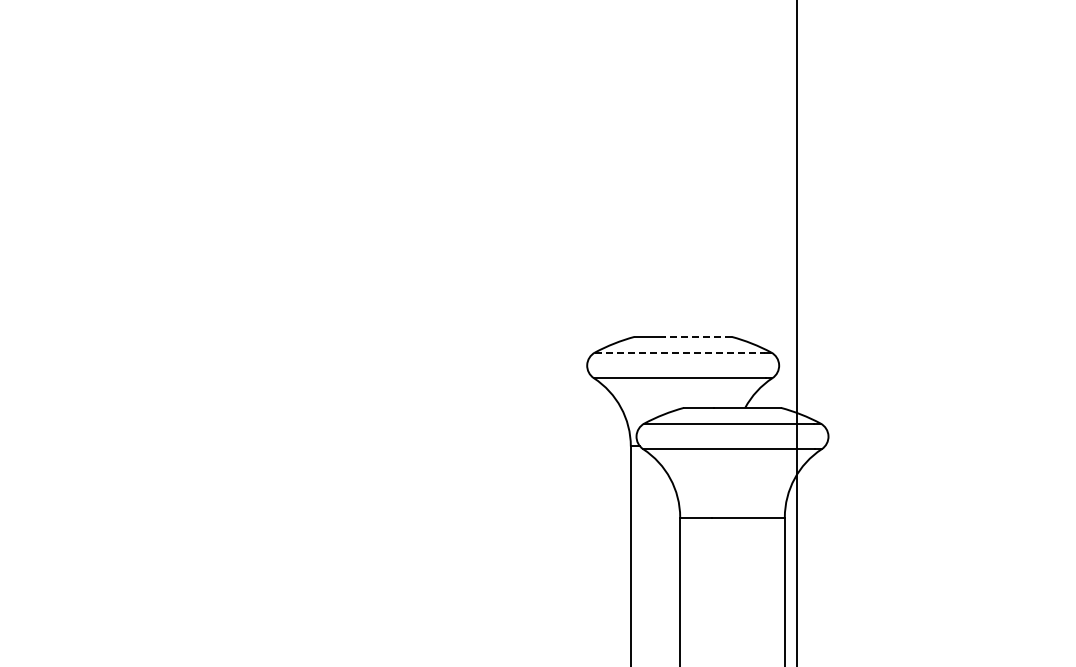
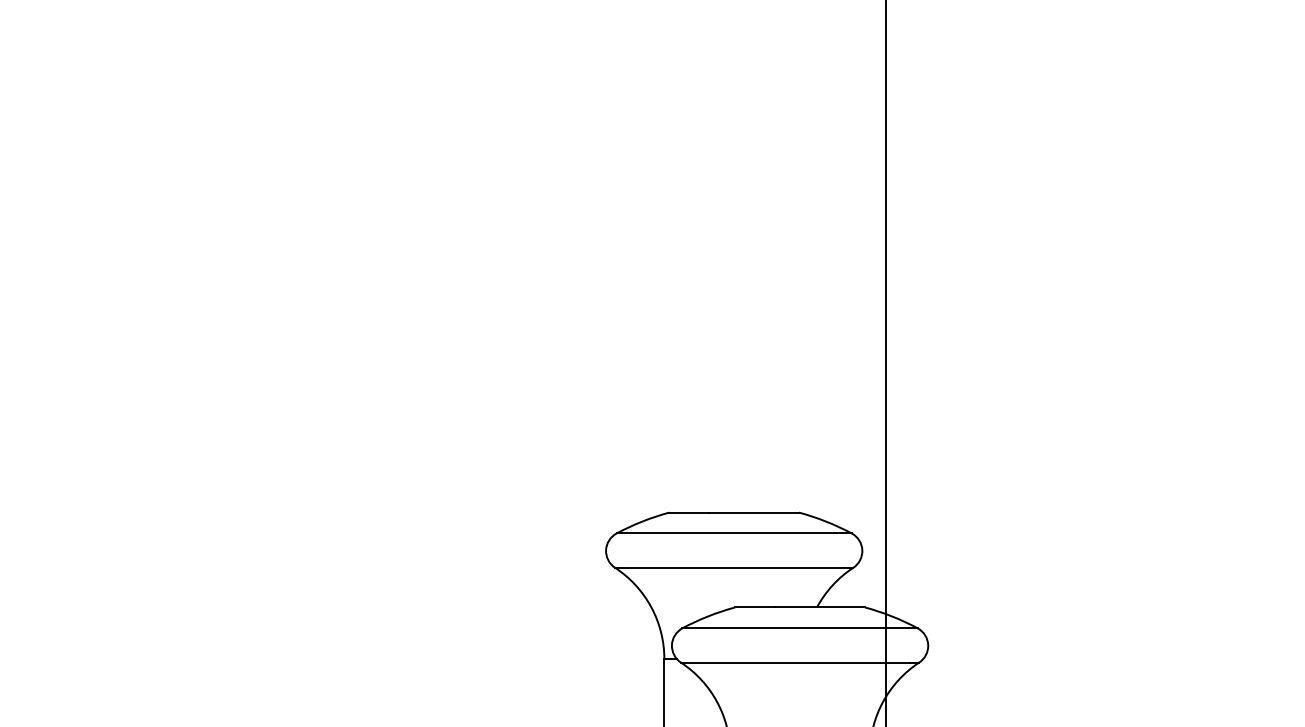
line: (698, 336) -> (754, 512), dashed -> solid
line: (679, 352) -> (729, 533), dashed -> solid

